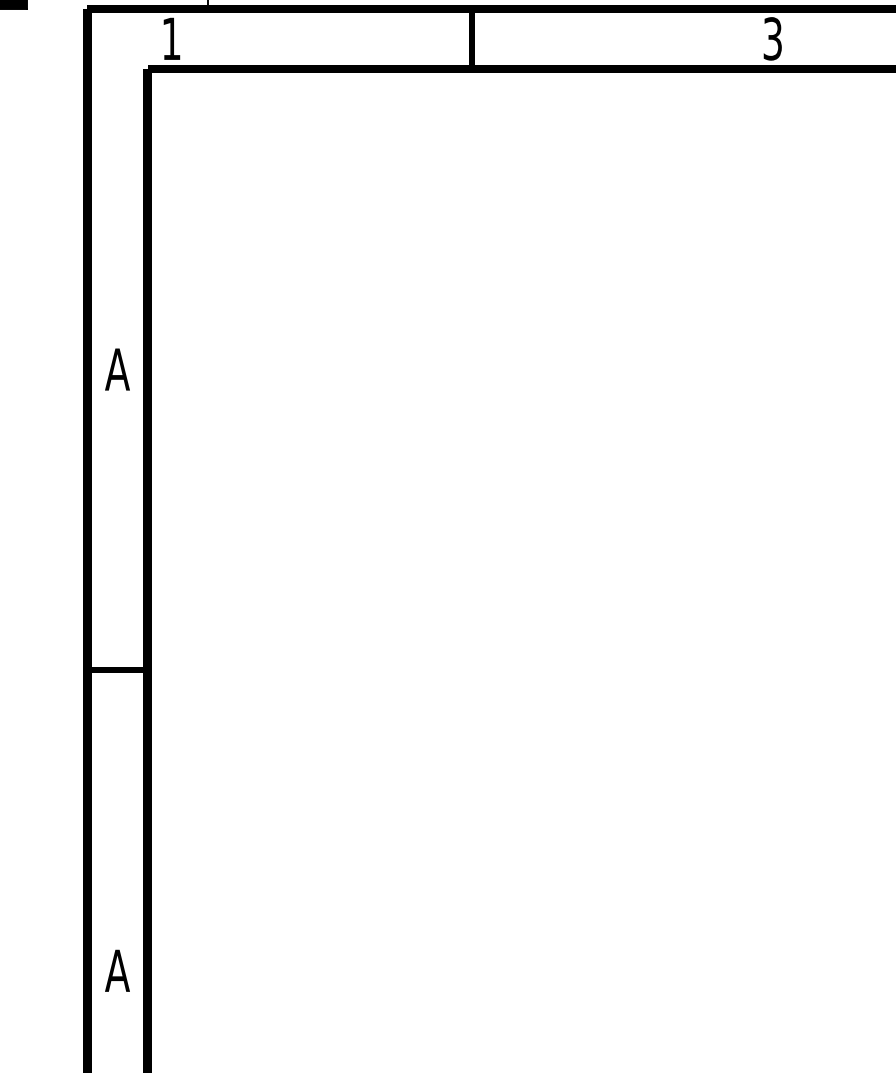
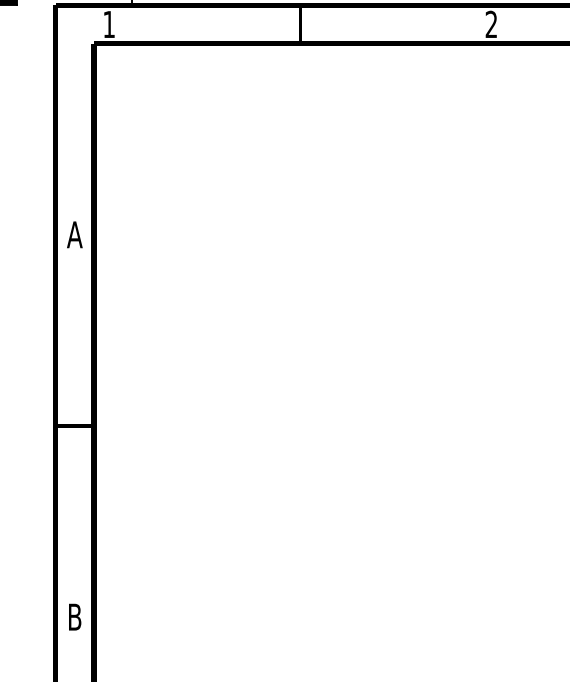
text: (772, 38) -> (491, 24), 3 -> 2
text: (116, 969) -> (74, 616), A -> B

